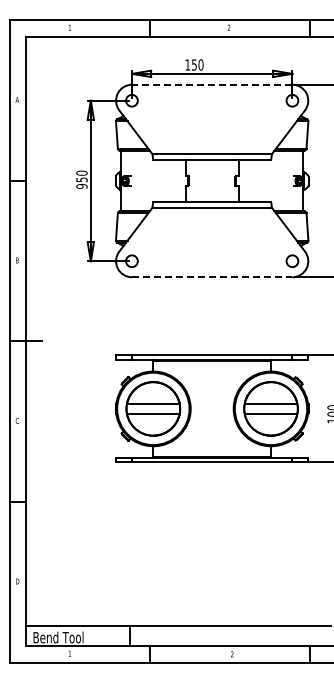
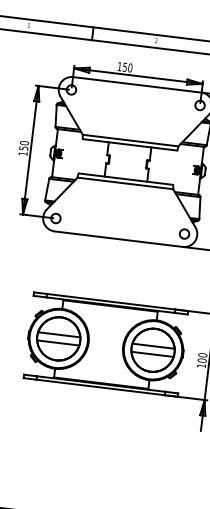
line: (211, 84) -> (136, 84), dashed -> solid
text: (81, 186) -> (22, 153), 950 -> 150
line: (212, 277) -> (118, 239), dashed -> solid

